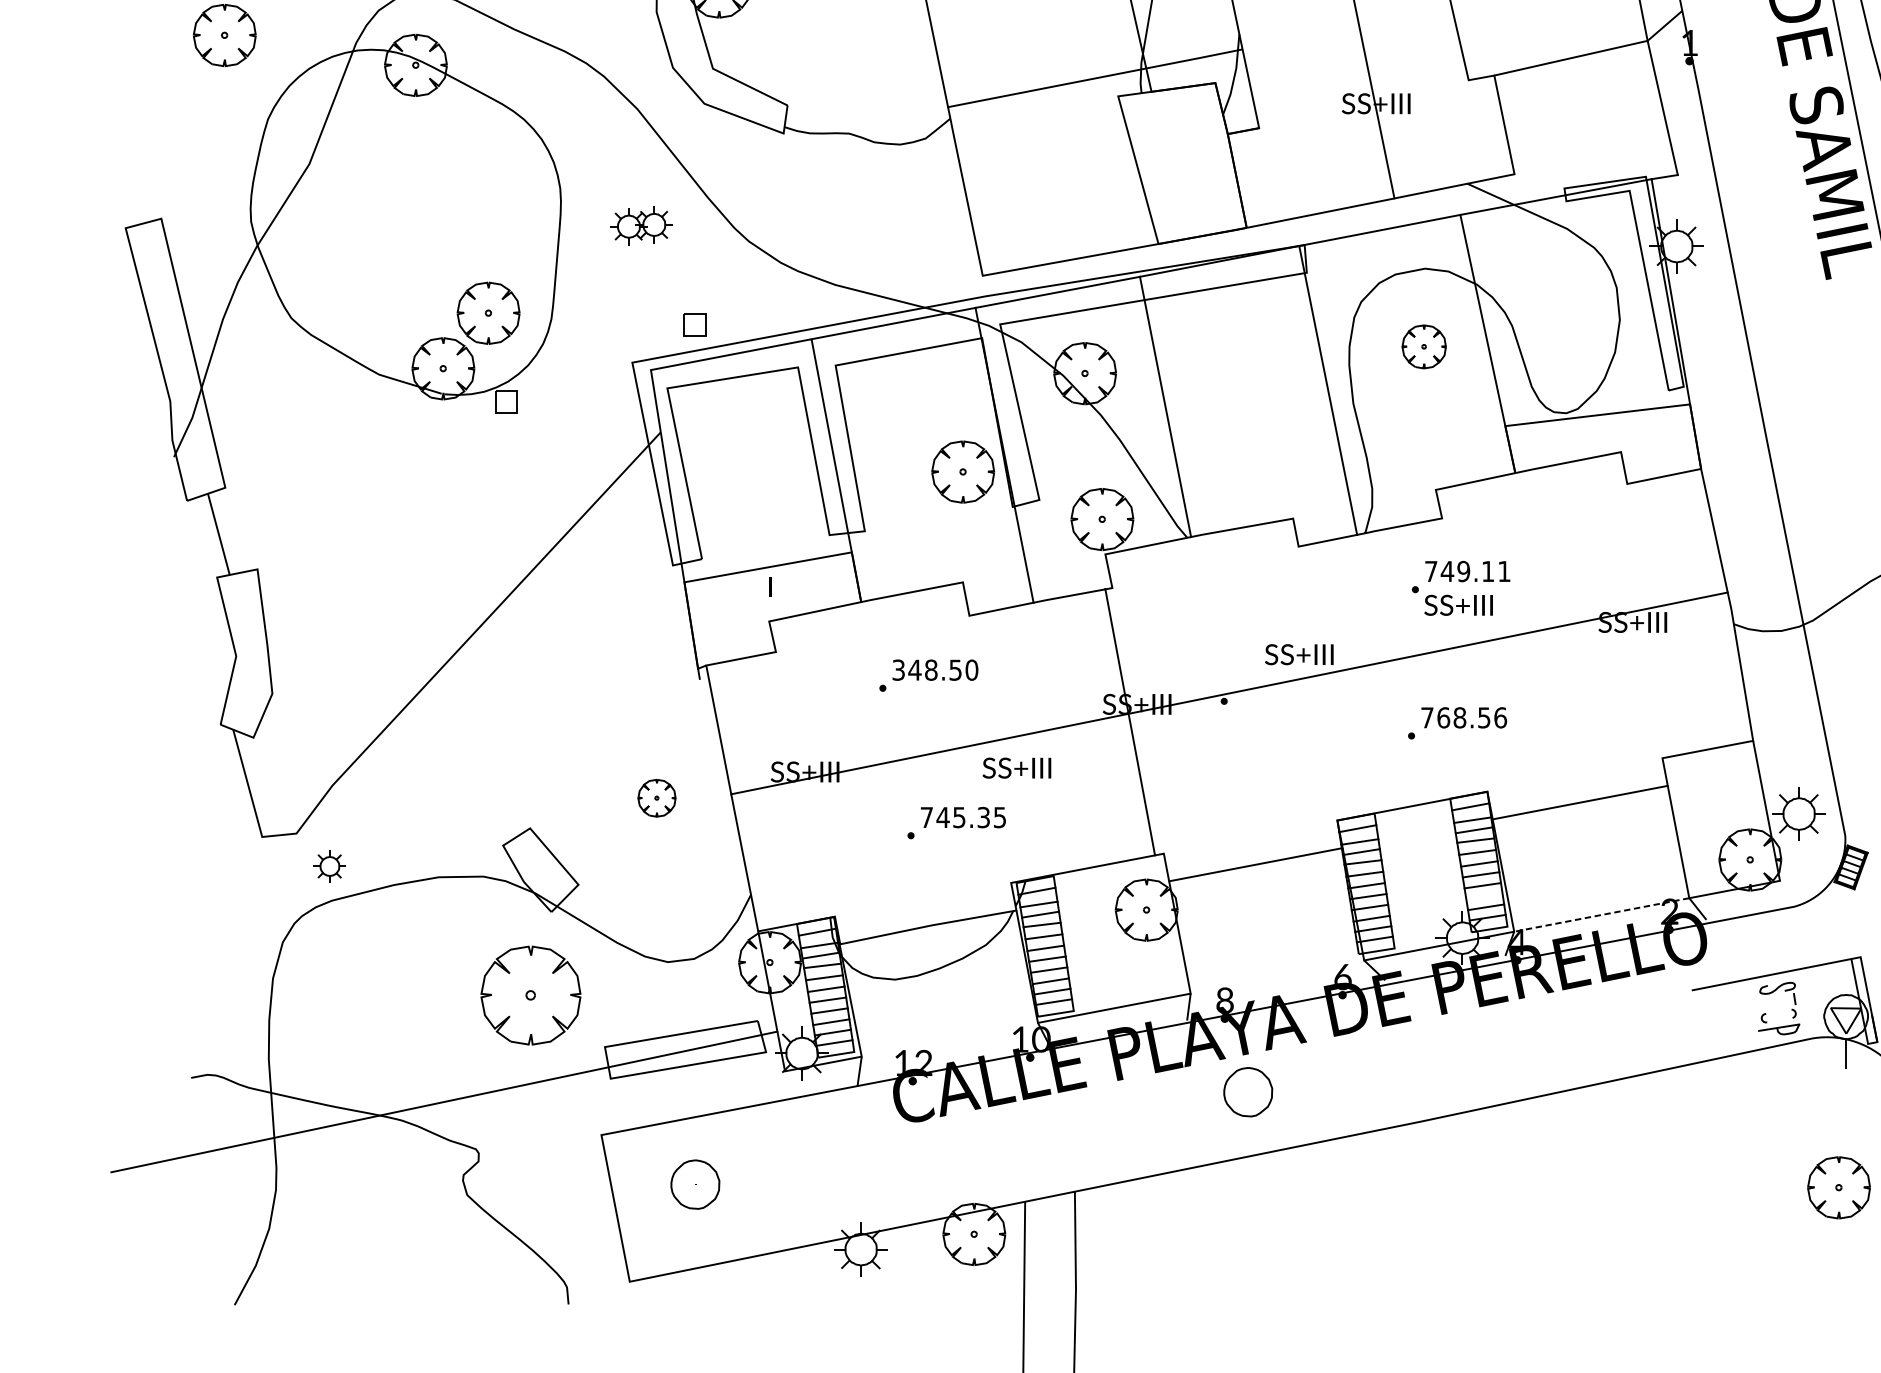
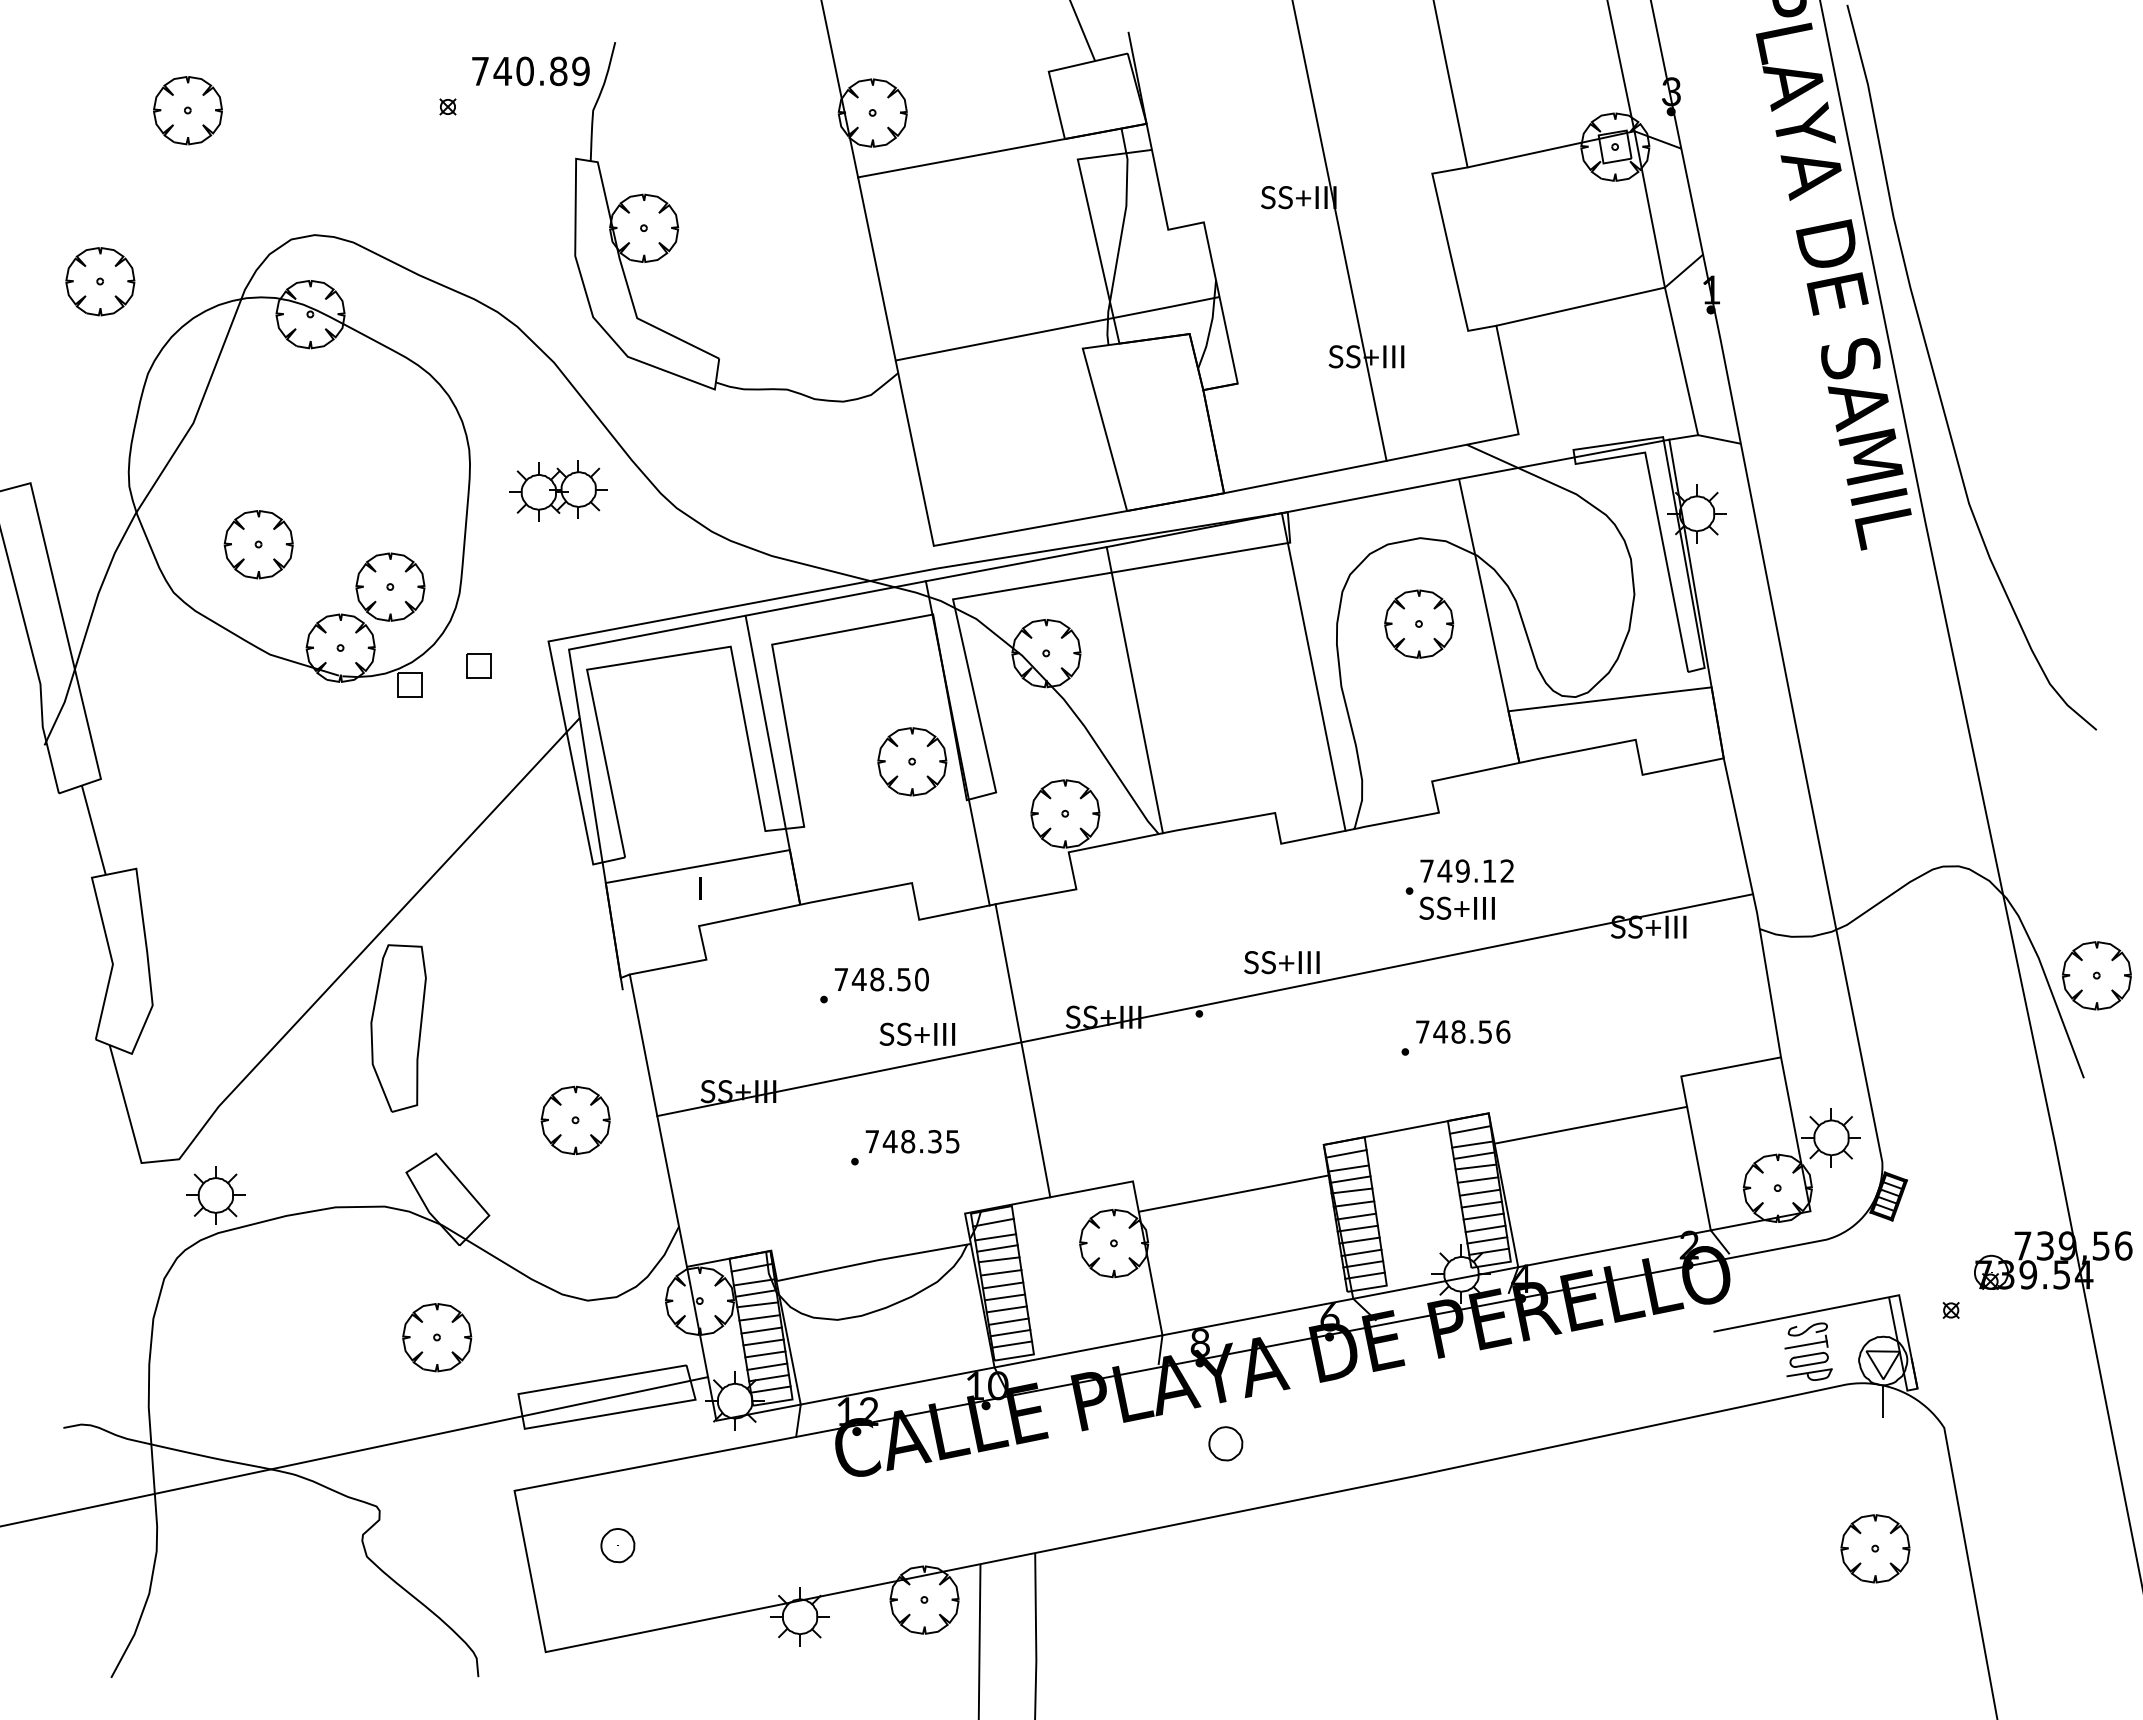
line: (1697, 179) -> (1719, 439), added
part: (641, 225) -> (558, 490), size x1.43
part: (368, 274) -> (258, 544), added
part: (695, 324) -> (478, 665), moved
part: (1424, 346) -> (1419, 623), size x1.43
text: (1503, 570) -> (1506, 870), 749.11 -> 749.12
text: (898, 670) -> (841, 979), 348.50 -> 748.50
part: (495, 714) -> (398, 1028), added
text: (1443, 717) -> (1440, 1031), 768.56 -> 748.56
line: (1129, 721) -> (1022, 1050), moved
text: (1017, 767) -> (917, 1033), moved
part: (656, 798) -> (575, 1120), size x1.67
text: (959, 817) -> (908, 1141), 745.35 -> 748.35
part: (329, 866) -> (215, 1195), size x1.67
line: (1484, 896) -> (1485, 1228), added
line: (1601, 914) -> (1614, 1248), dashed -> solid
line: (1277, 976) -> (1257, 1316), added
part: (531, 995) -> (437, 1337), size x0.62
line: (1775, 1002) -> (1805, 1344), added
line: (1779, 1011) -> (1809, 1354), added
line: (1779, 1020) -> (1810, 1364), added
line: (949, 1039) -> (897, 1385), added
part: (1247, 1092) -> (1225, 1443), size x0.62
part: (695, 1184) -> (617, 1545), size x0.62

